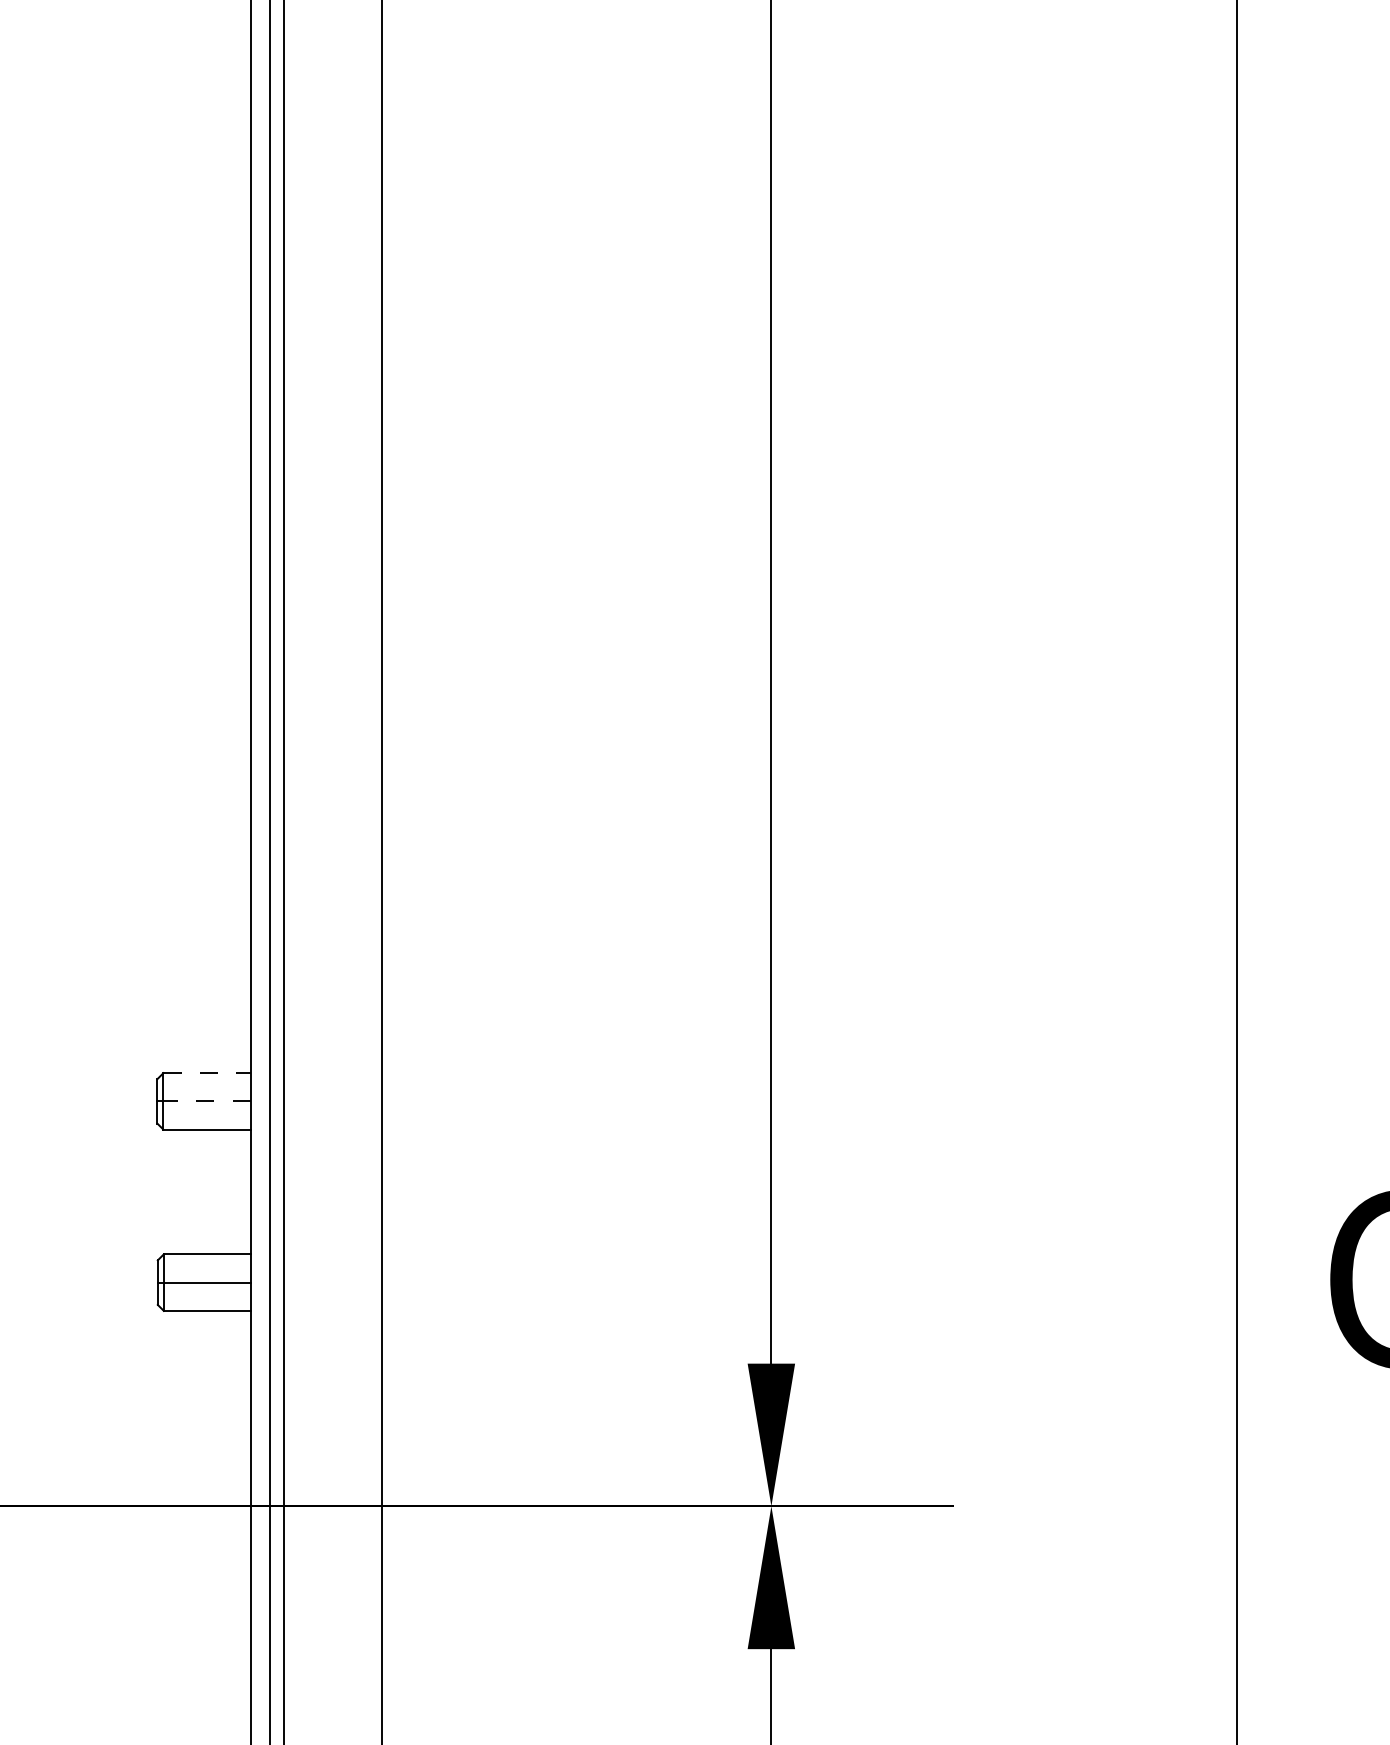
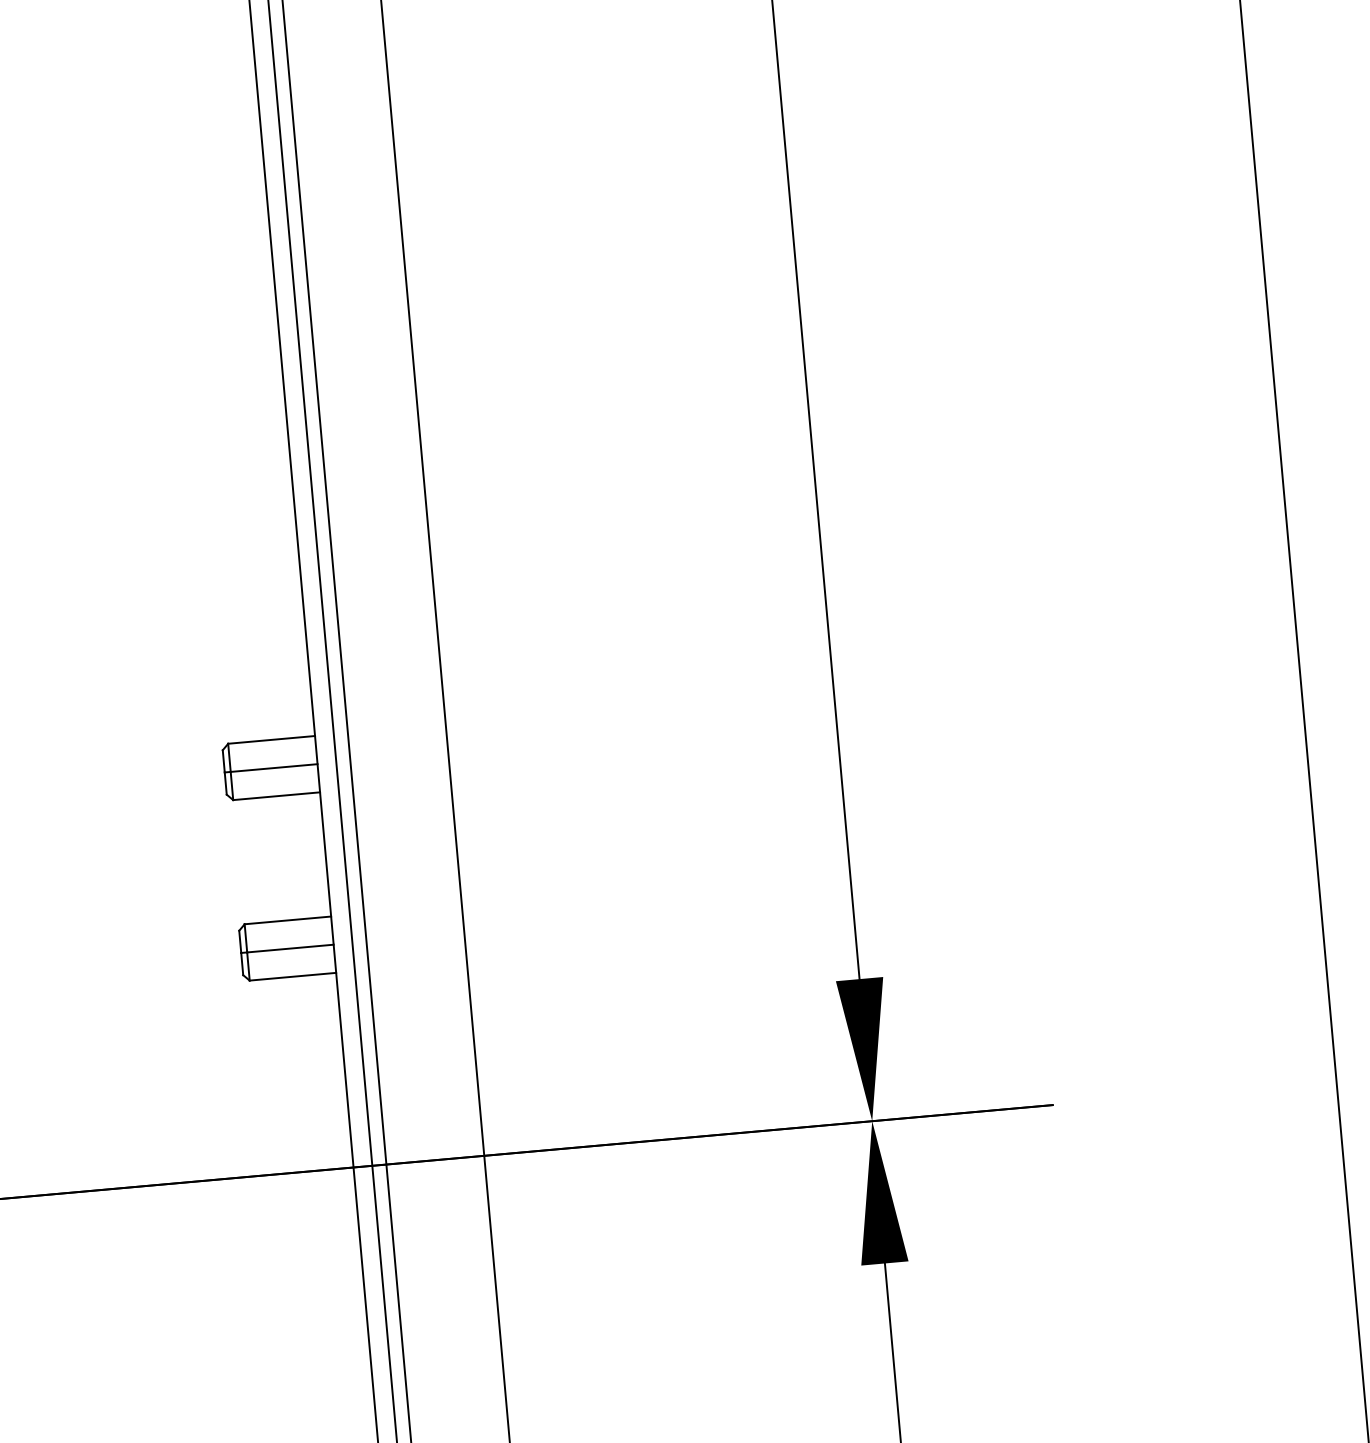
line: (207, 1073) -> (272, 740), dashed -> solid
line: (207, 1101) -> (274, 768), dashed -> solid

